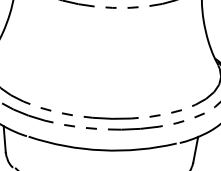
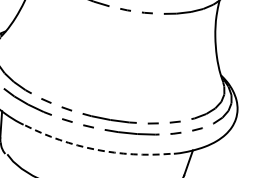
arc: (102, 150) -> (96, 149), solid -> dashed

